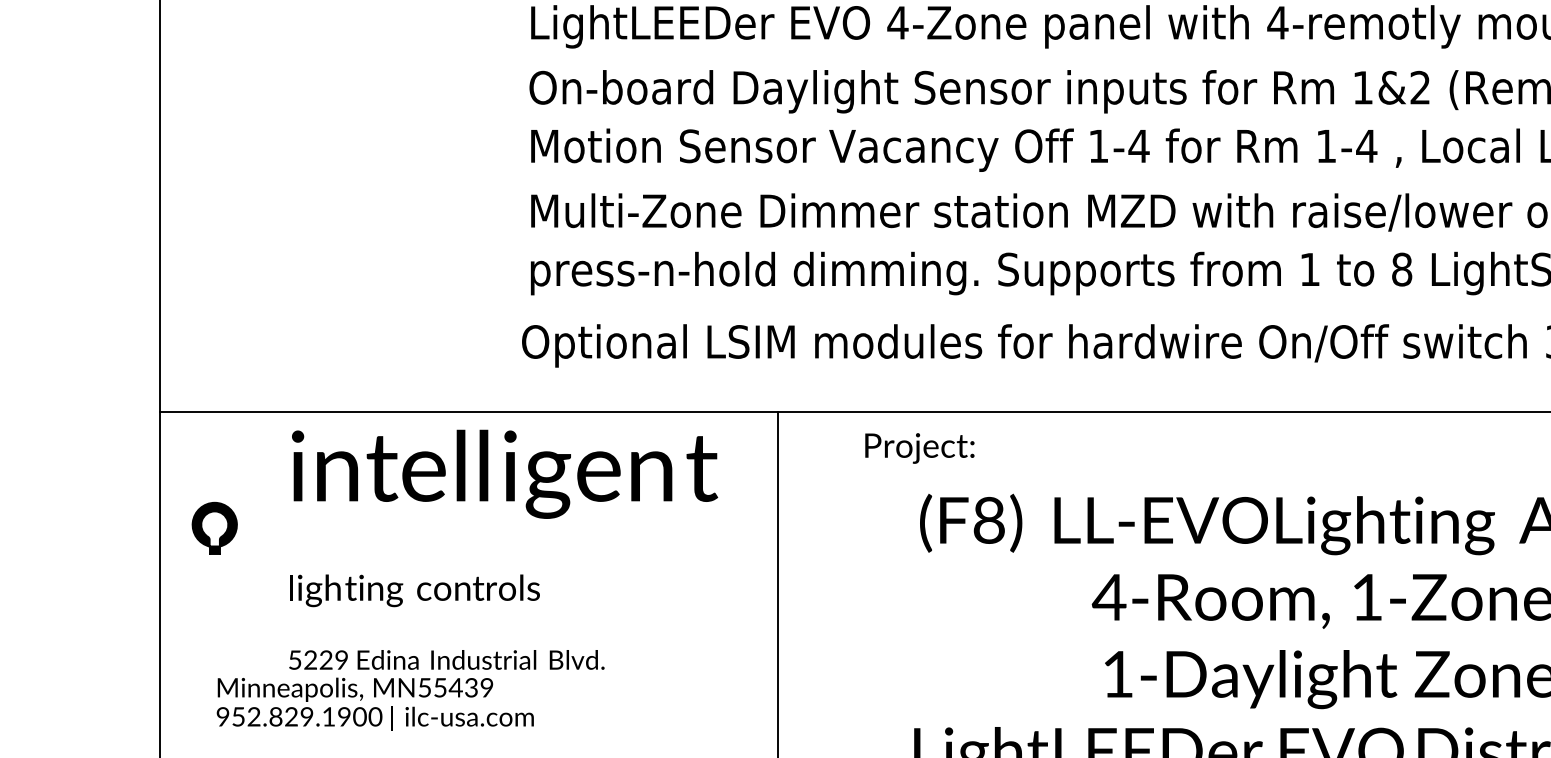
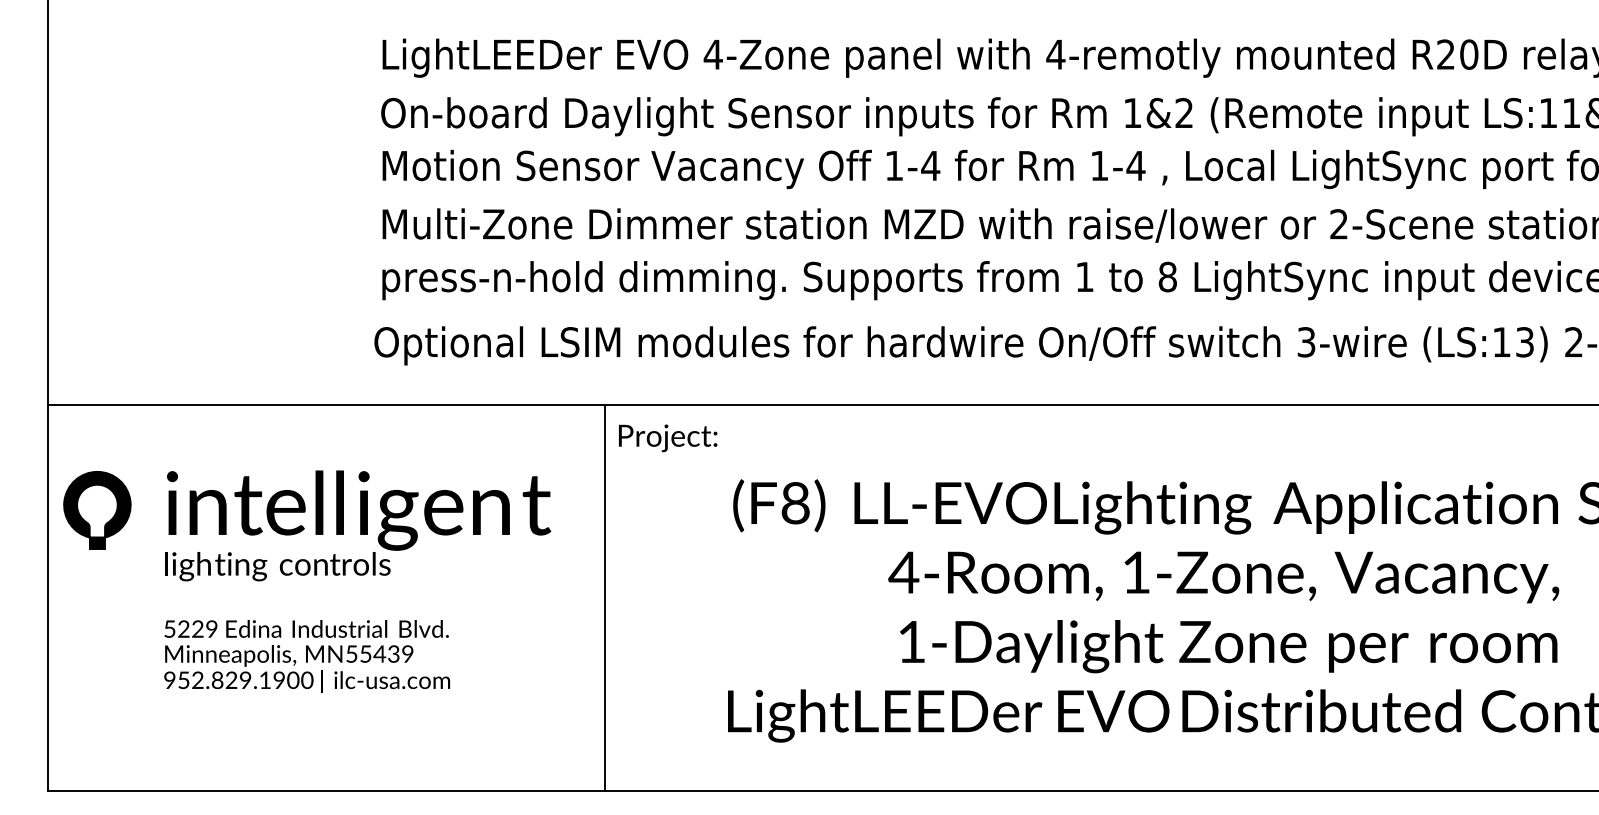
text: (920, 448) -> (668, 438), moved
text: (505, 474) -> (359, 510), moved
part: (214, 528) -> (97, 510), size x1.67
text: (375, 703) -> (307, 668), moved

